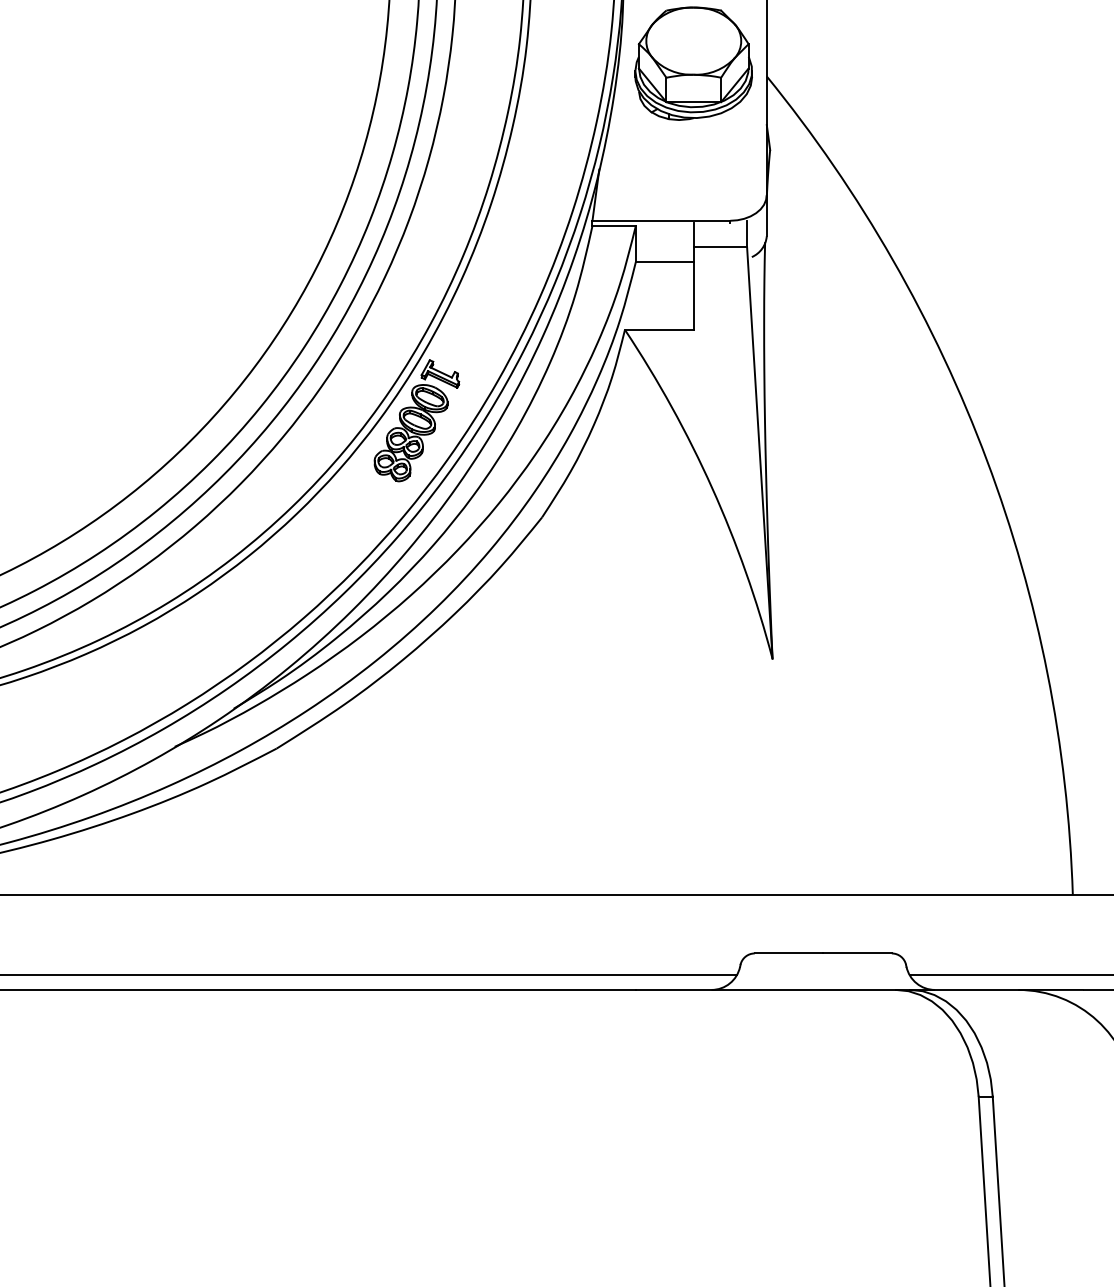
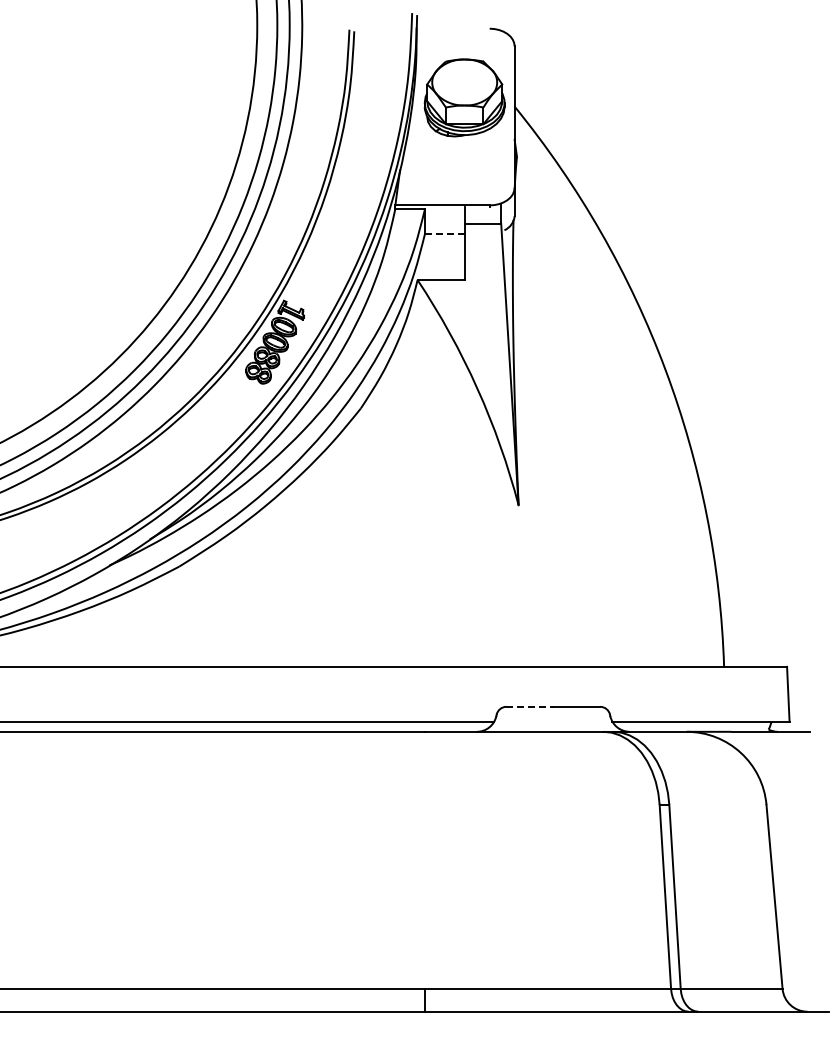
line: (664, 261) -> (444, 233), solid -> dashed
line: (789, 952) -> (530, 706), solid -> dashed

